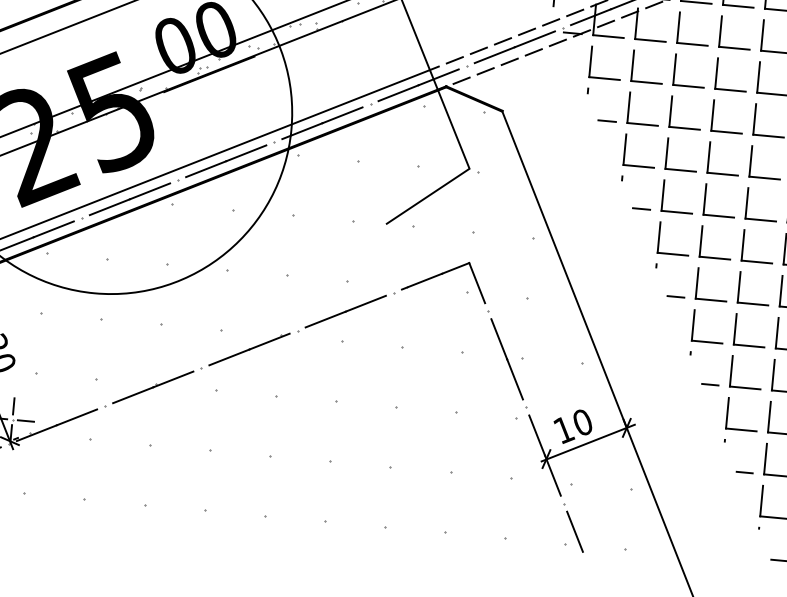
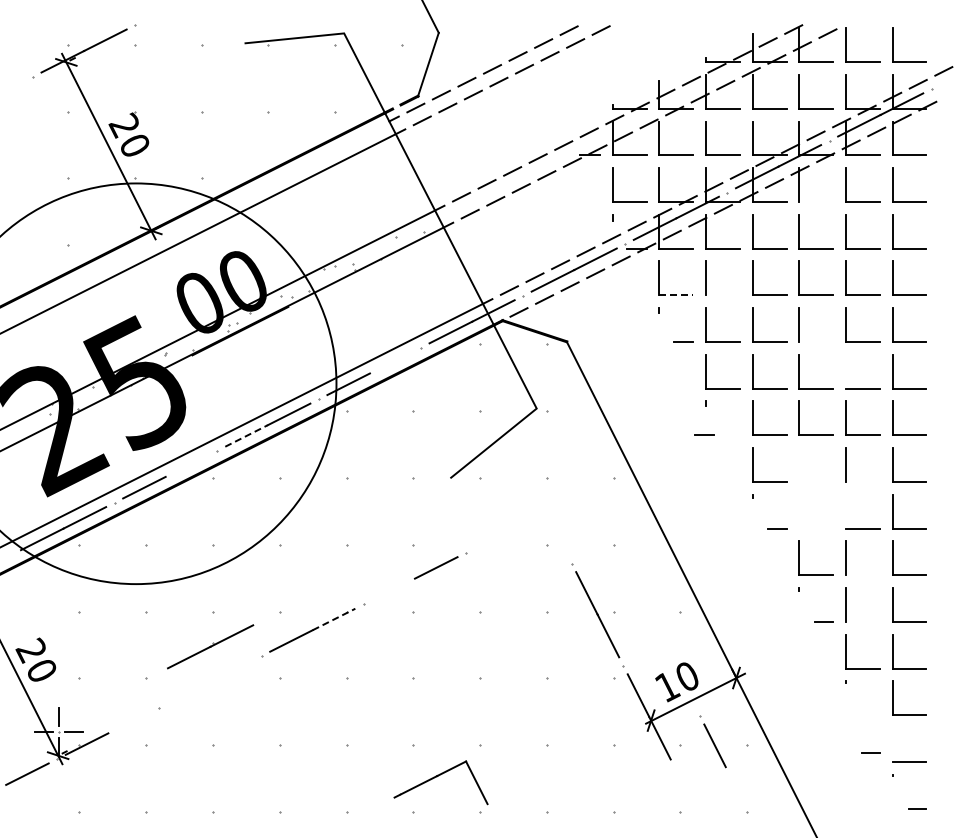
line: (738, 6) -> (816, 202), removed
line: (604, 78) -> (676, 295), solid -> dashed
line: (646, 82) -> (722, 295), removed
line: (341, 115) -> (390, 362), removed
line: (726, 132) -> (816, 342), removed
line: (750, 161) -> (845, 371), removed
line: (206, 168) -> (246, 435), solid -> dashed
line: (149, 190) -> (186, 465), removed
line: (641, 208) -> (704, 434), moved
part: (701, 241) -> (799, 464), removed
line: (756, 261) -> (862, 481), removed
part: (444, 279) -> (440, 782), moved
part: (697, 283) -> (799, 511), removed
line: (738, 287) -> (845, 511), removed
line: (325, 319) -> (393, 589), removed
line: (269, 341) -> (334, 619), solid -> dashed
line: (748, 346) -> (862, 575), removed
part: (153, 387) -> (210, 646), moved
line: (744, 387) -> (862, 621), removed
line: (76, 417) -> (129, 722), removed
line: (744, 471) -> (870, 752), moved
line: (761, 500) -> (892, 744), removed
line: (573, 527) -> (712, 741), moved

